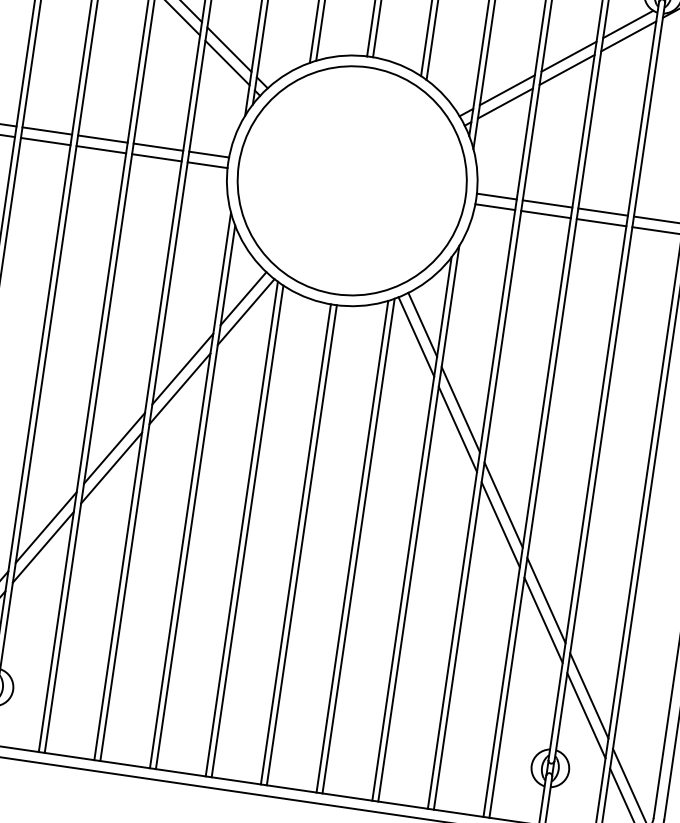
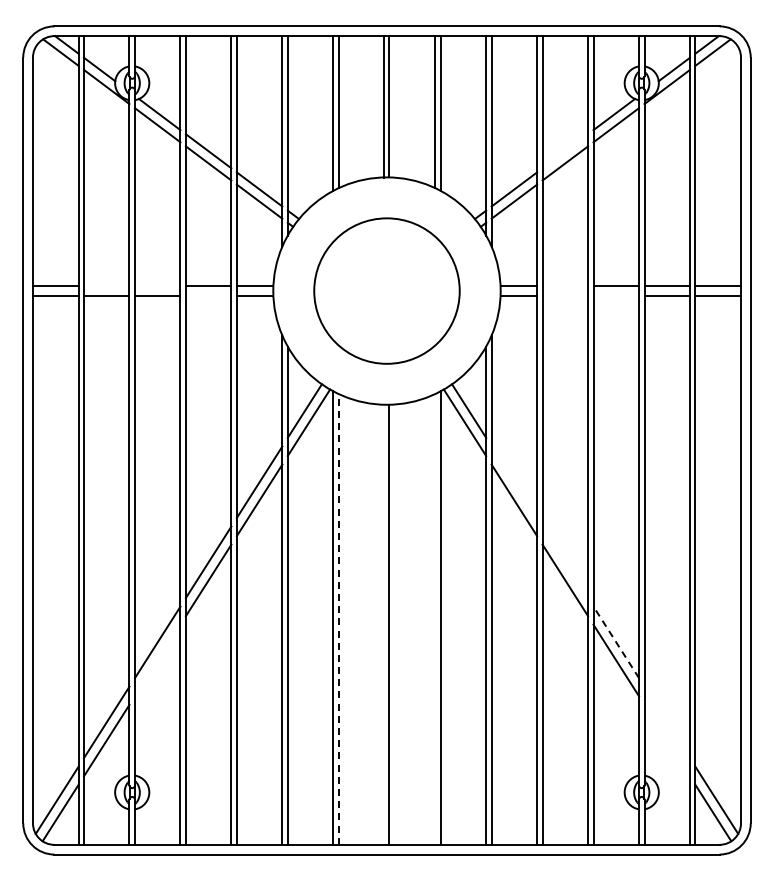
line: (569, 56) -> (565, 151), removed
line: (47, 131) -> (106, 286), removed
line: (102, 139) -> (157, 286), removed
line: (156, 157) -> (208, 295), removed
circle: (351, 181) -> (386, 291), size x0.7
line: (547, 204) -> (565, 286), removed
line: (546, 214) -> (565, 295), removed
line: (601, 222) -> (616, 295), removed
line: (461, 408) -> (514, 481), removed
line: (503, 505) -> (565, 562), removed
line: (247, 530) -> (338, 618), solid -> dashed
line: (296, 544) -> (384, 624), removed
line: (352, 546) -> (435, 619), removed
line: (43, 547) -> (157, 660), removed
line: (546, 599) -> (616, 641), solid -> dashed
line: (588, 695) -> (666, 722), removed
line: (585, 715) -> (666, 740), removed

